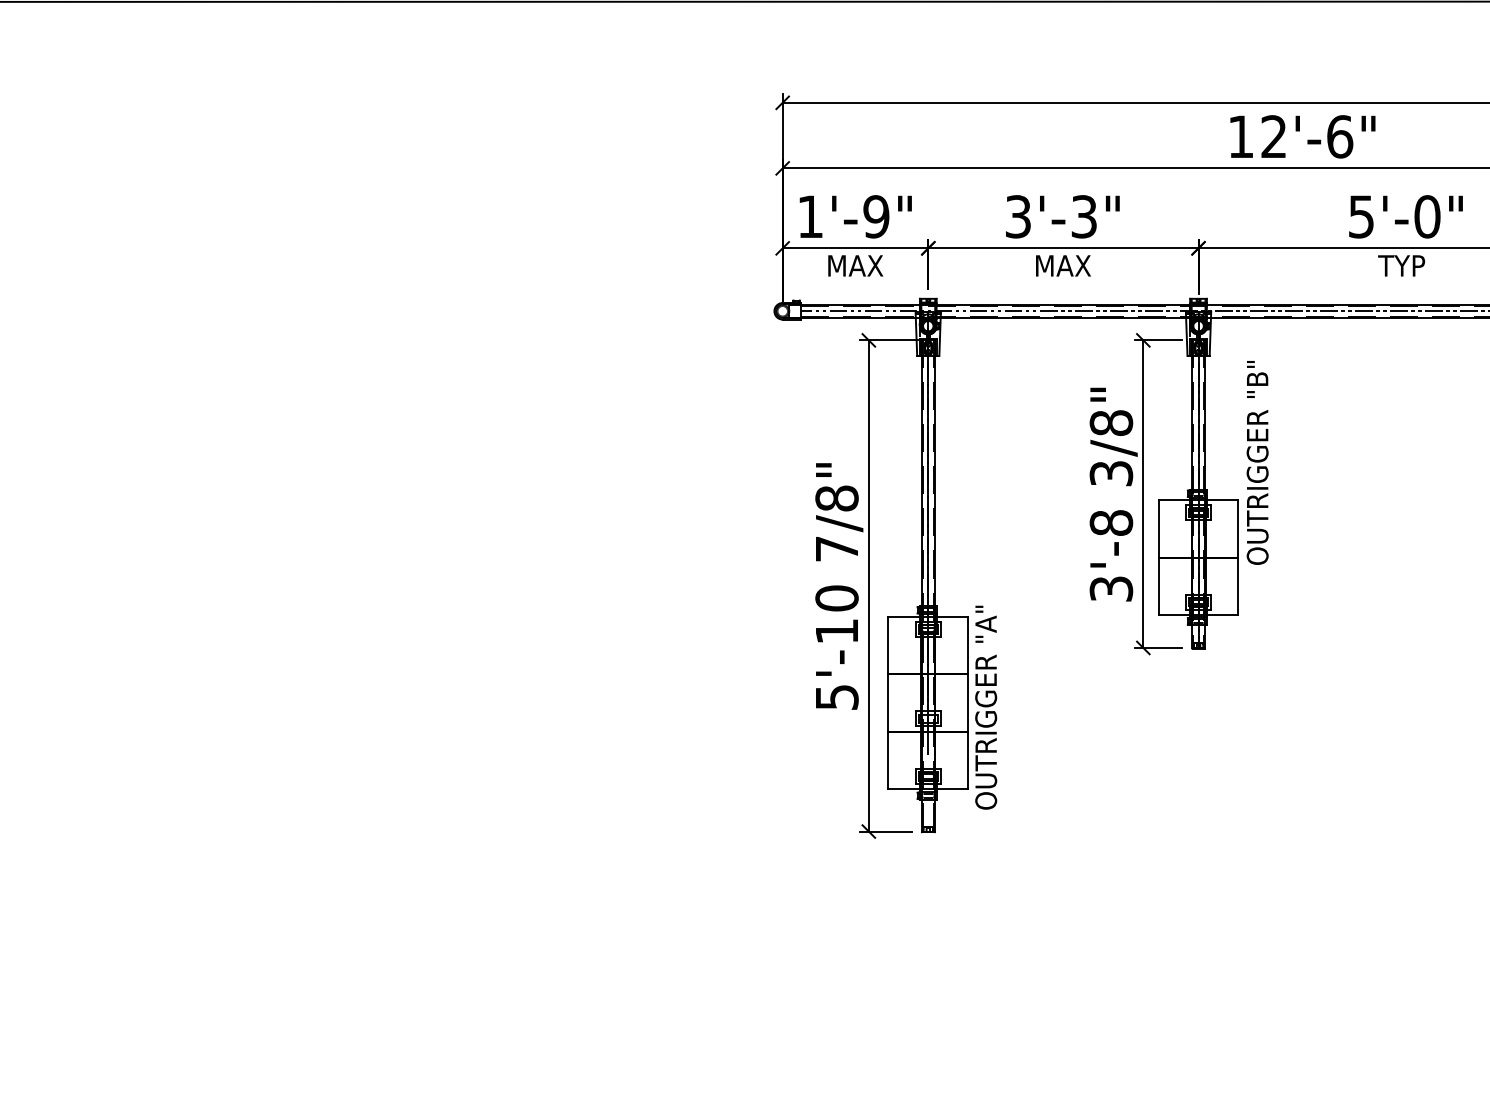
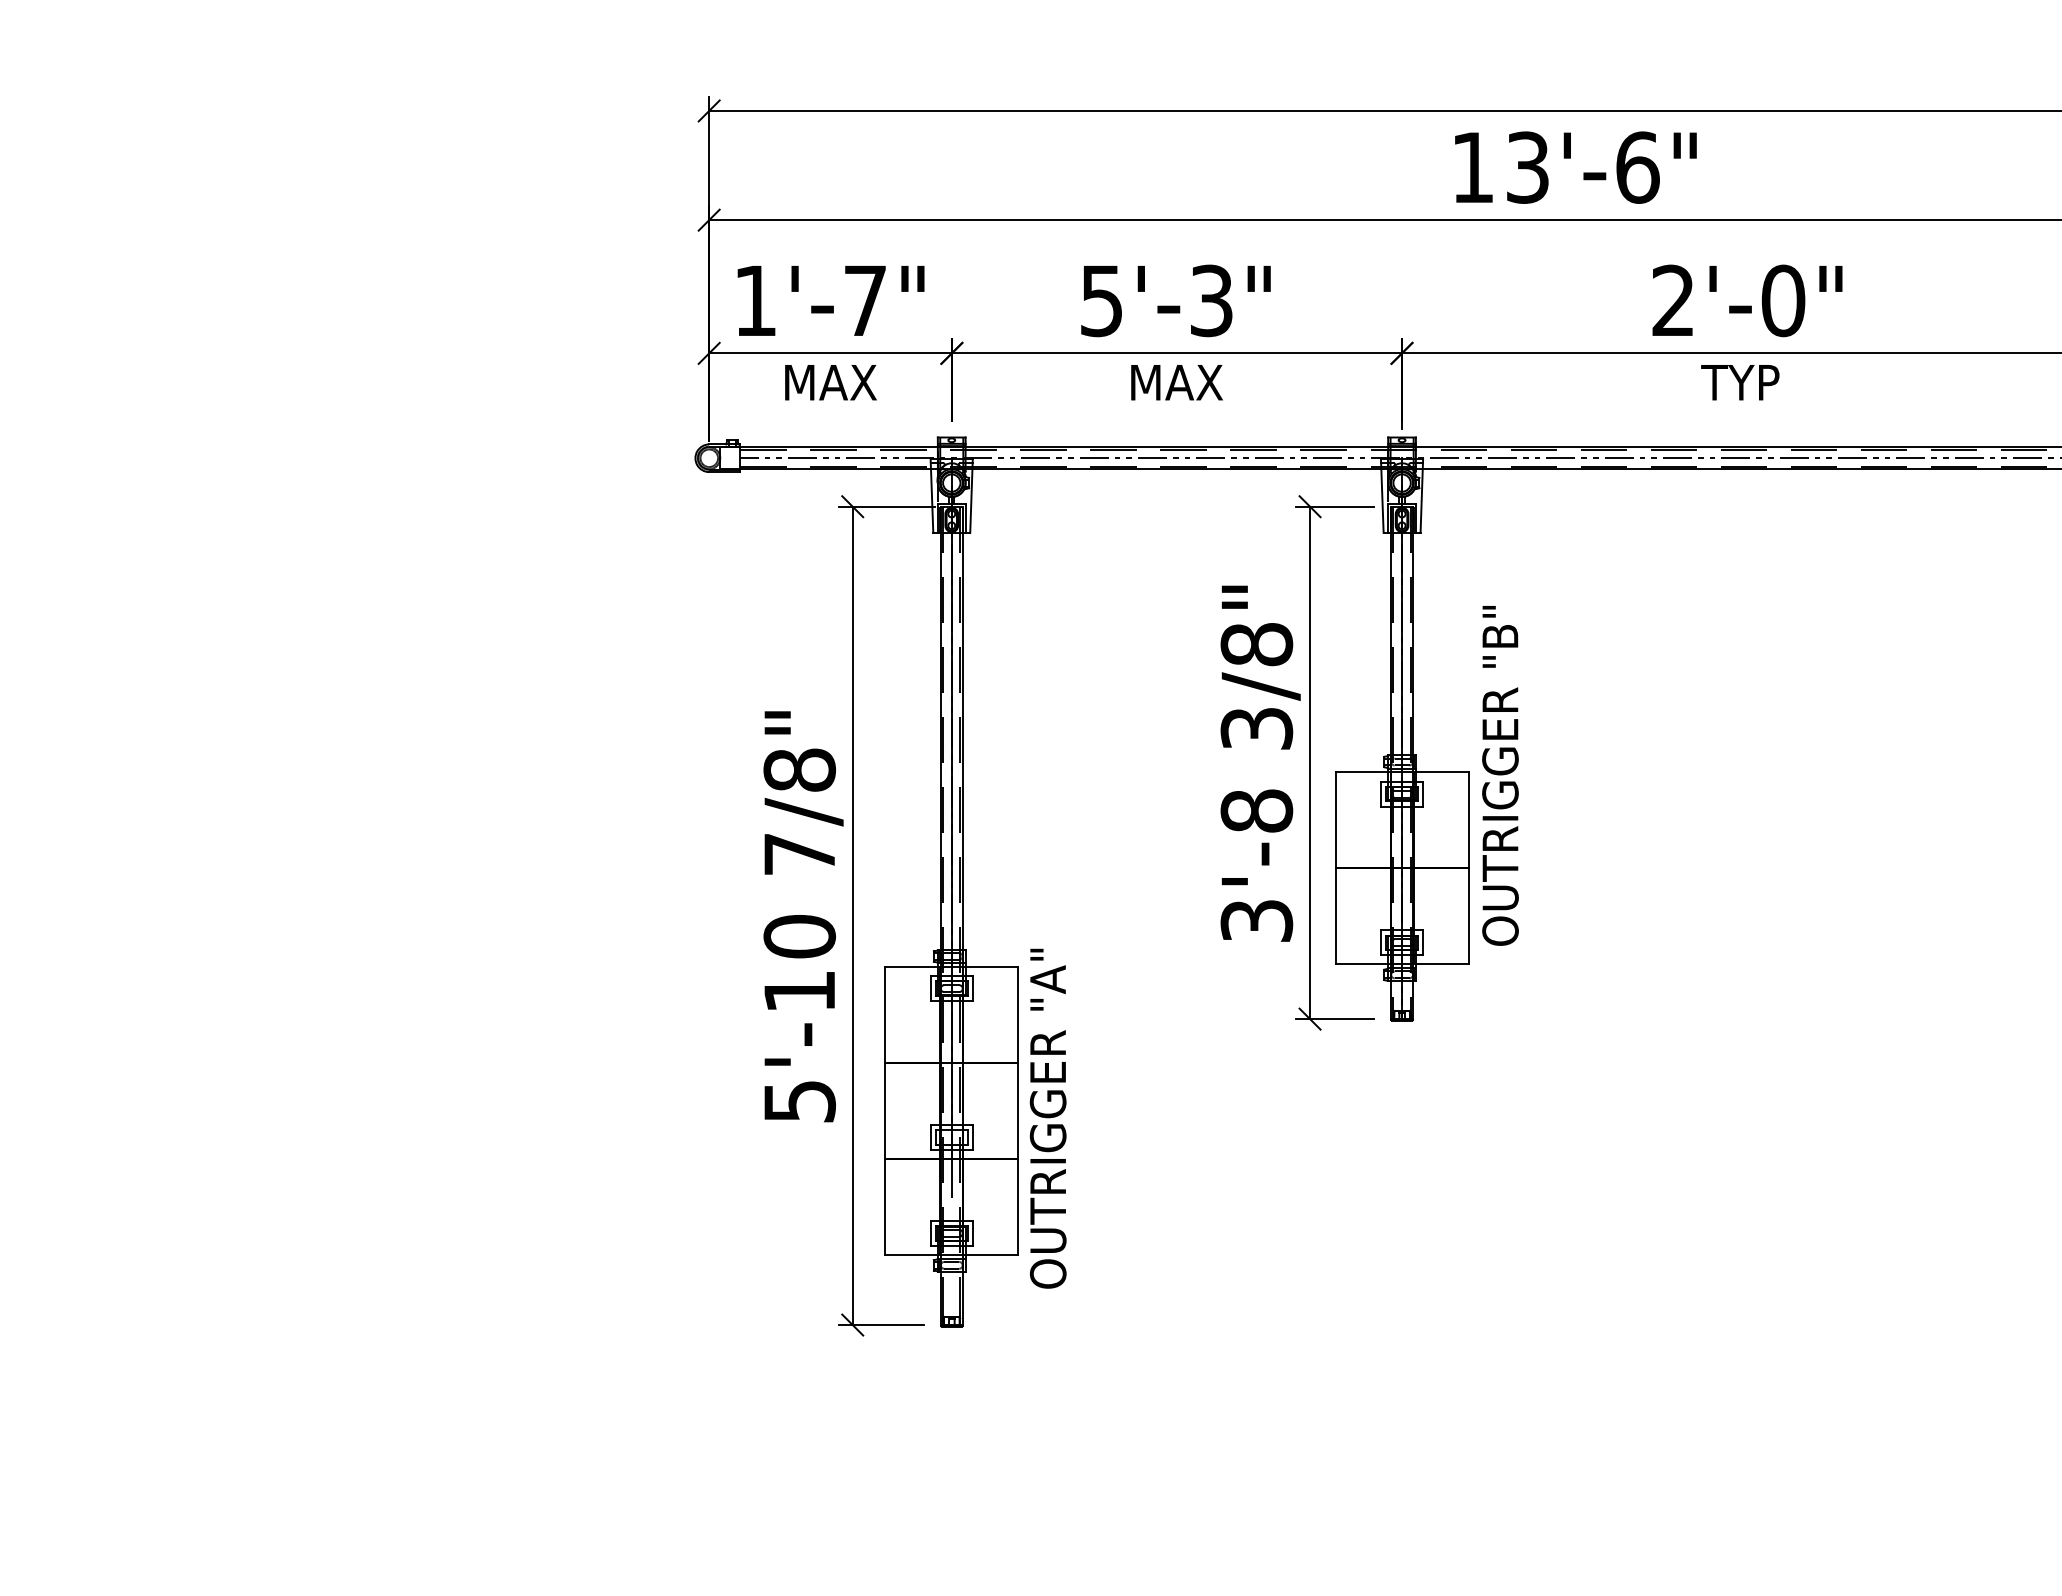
text: (1273, 136) -> (1526, 167), 12'-6" -> 13'-6"
text: (876, 216) -> (865, 300), 1'-9" -> 1'-7"
text: (1018, 216) -> (1102, 300), 3'-3" -> 5'-3"
text: (1361, 216) -> (1673, 300), 5'-0" -> 2'-0"
text: (1257, 462) -> (1500, 775), moved

